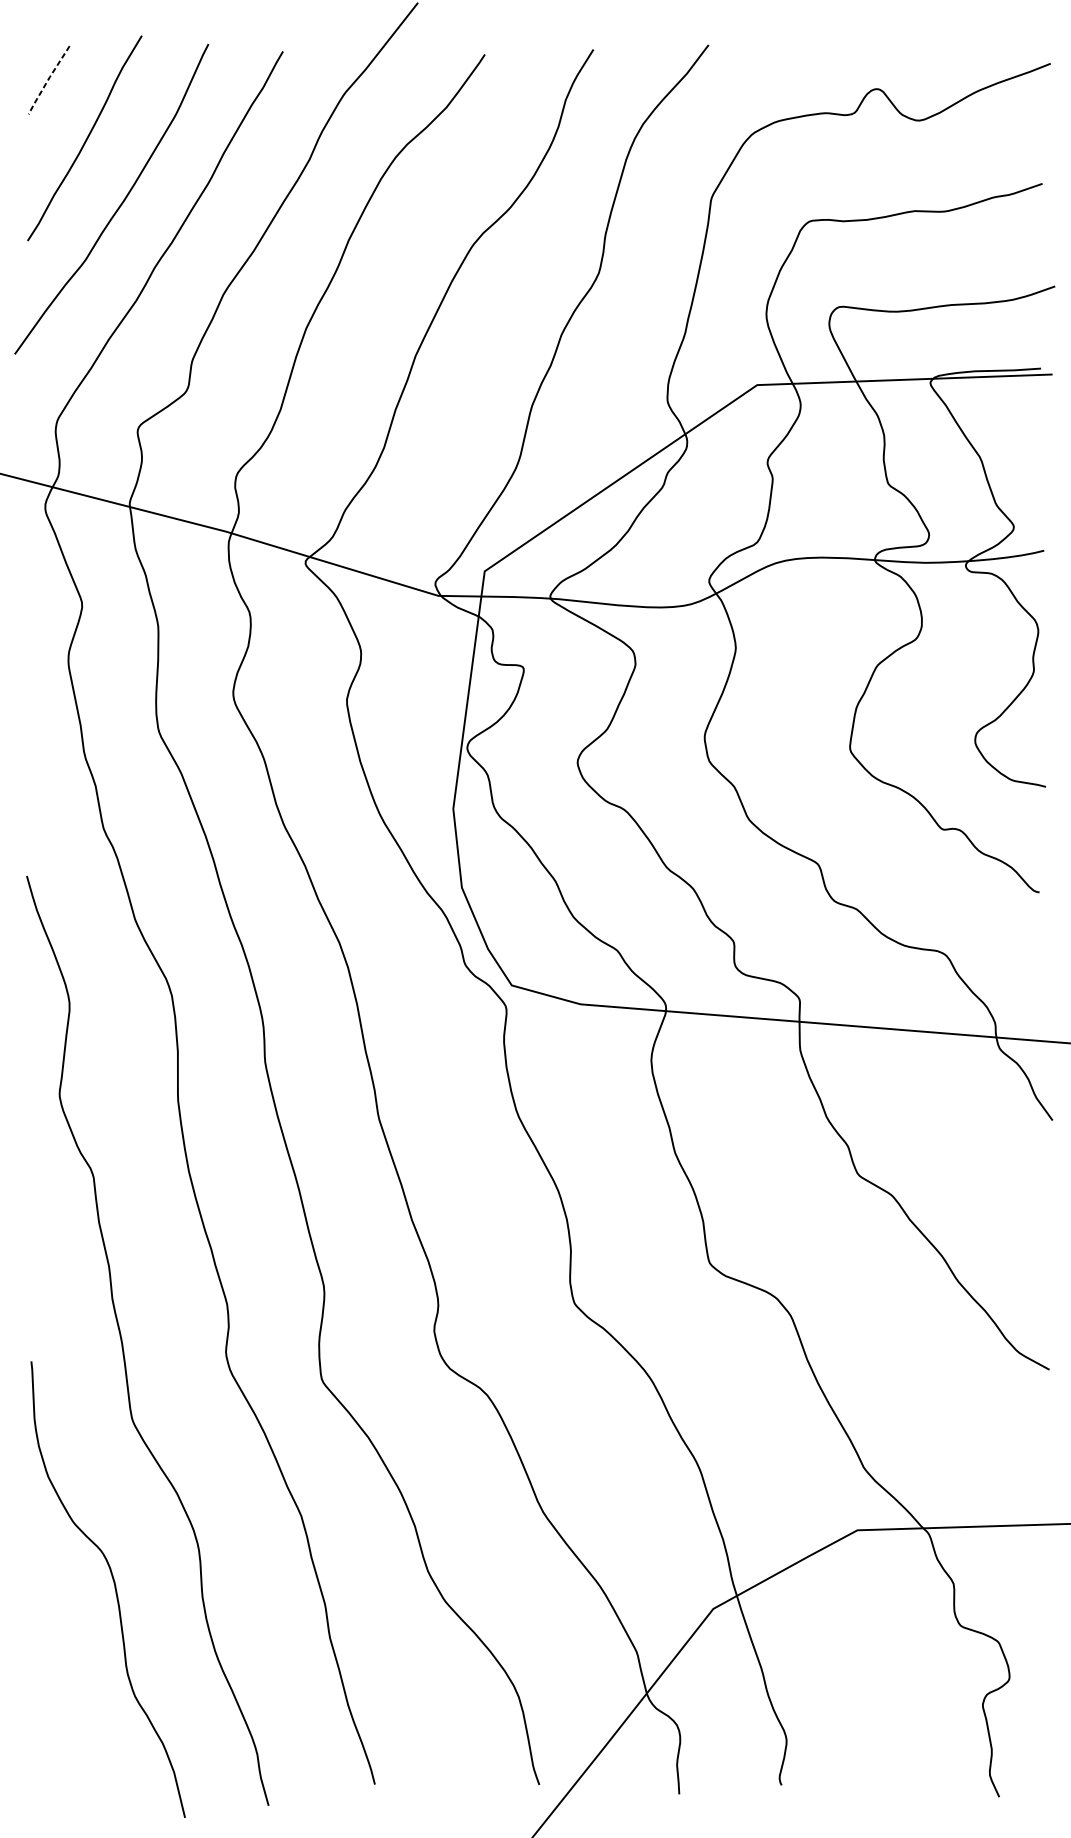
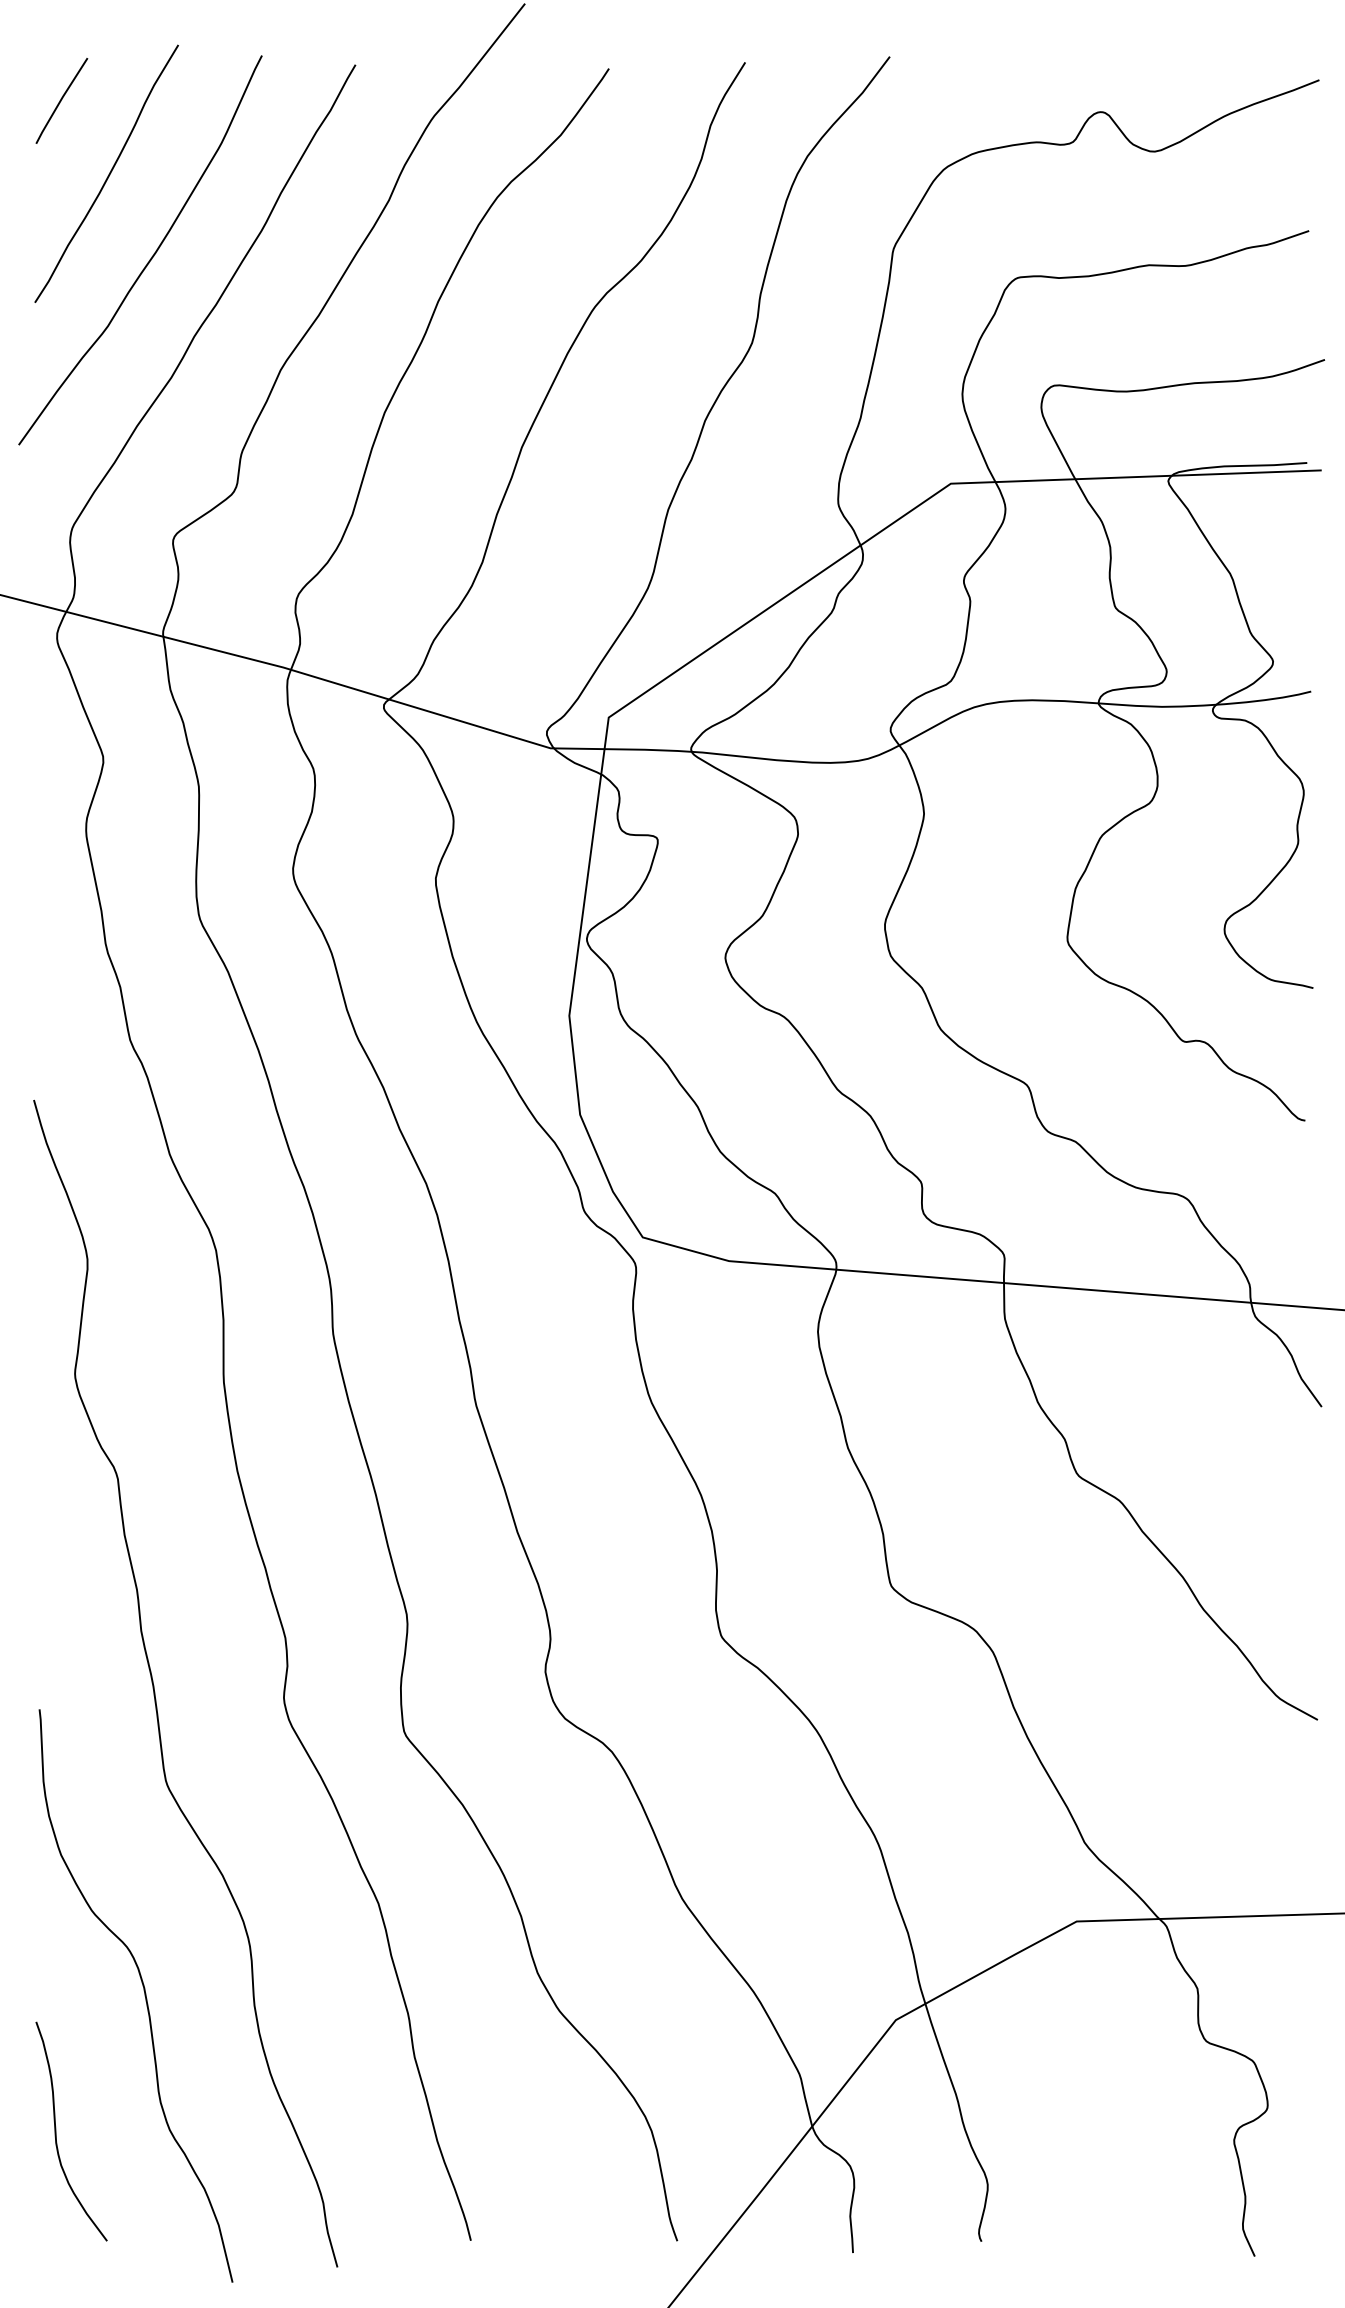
line: (48, 80) -> (60, 101), dashed -> solid
curve: (44, 1697) -> (56, 2131), added

